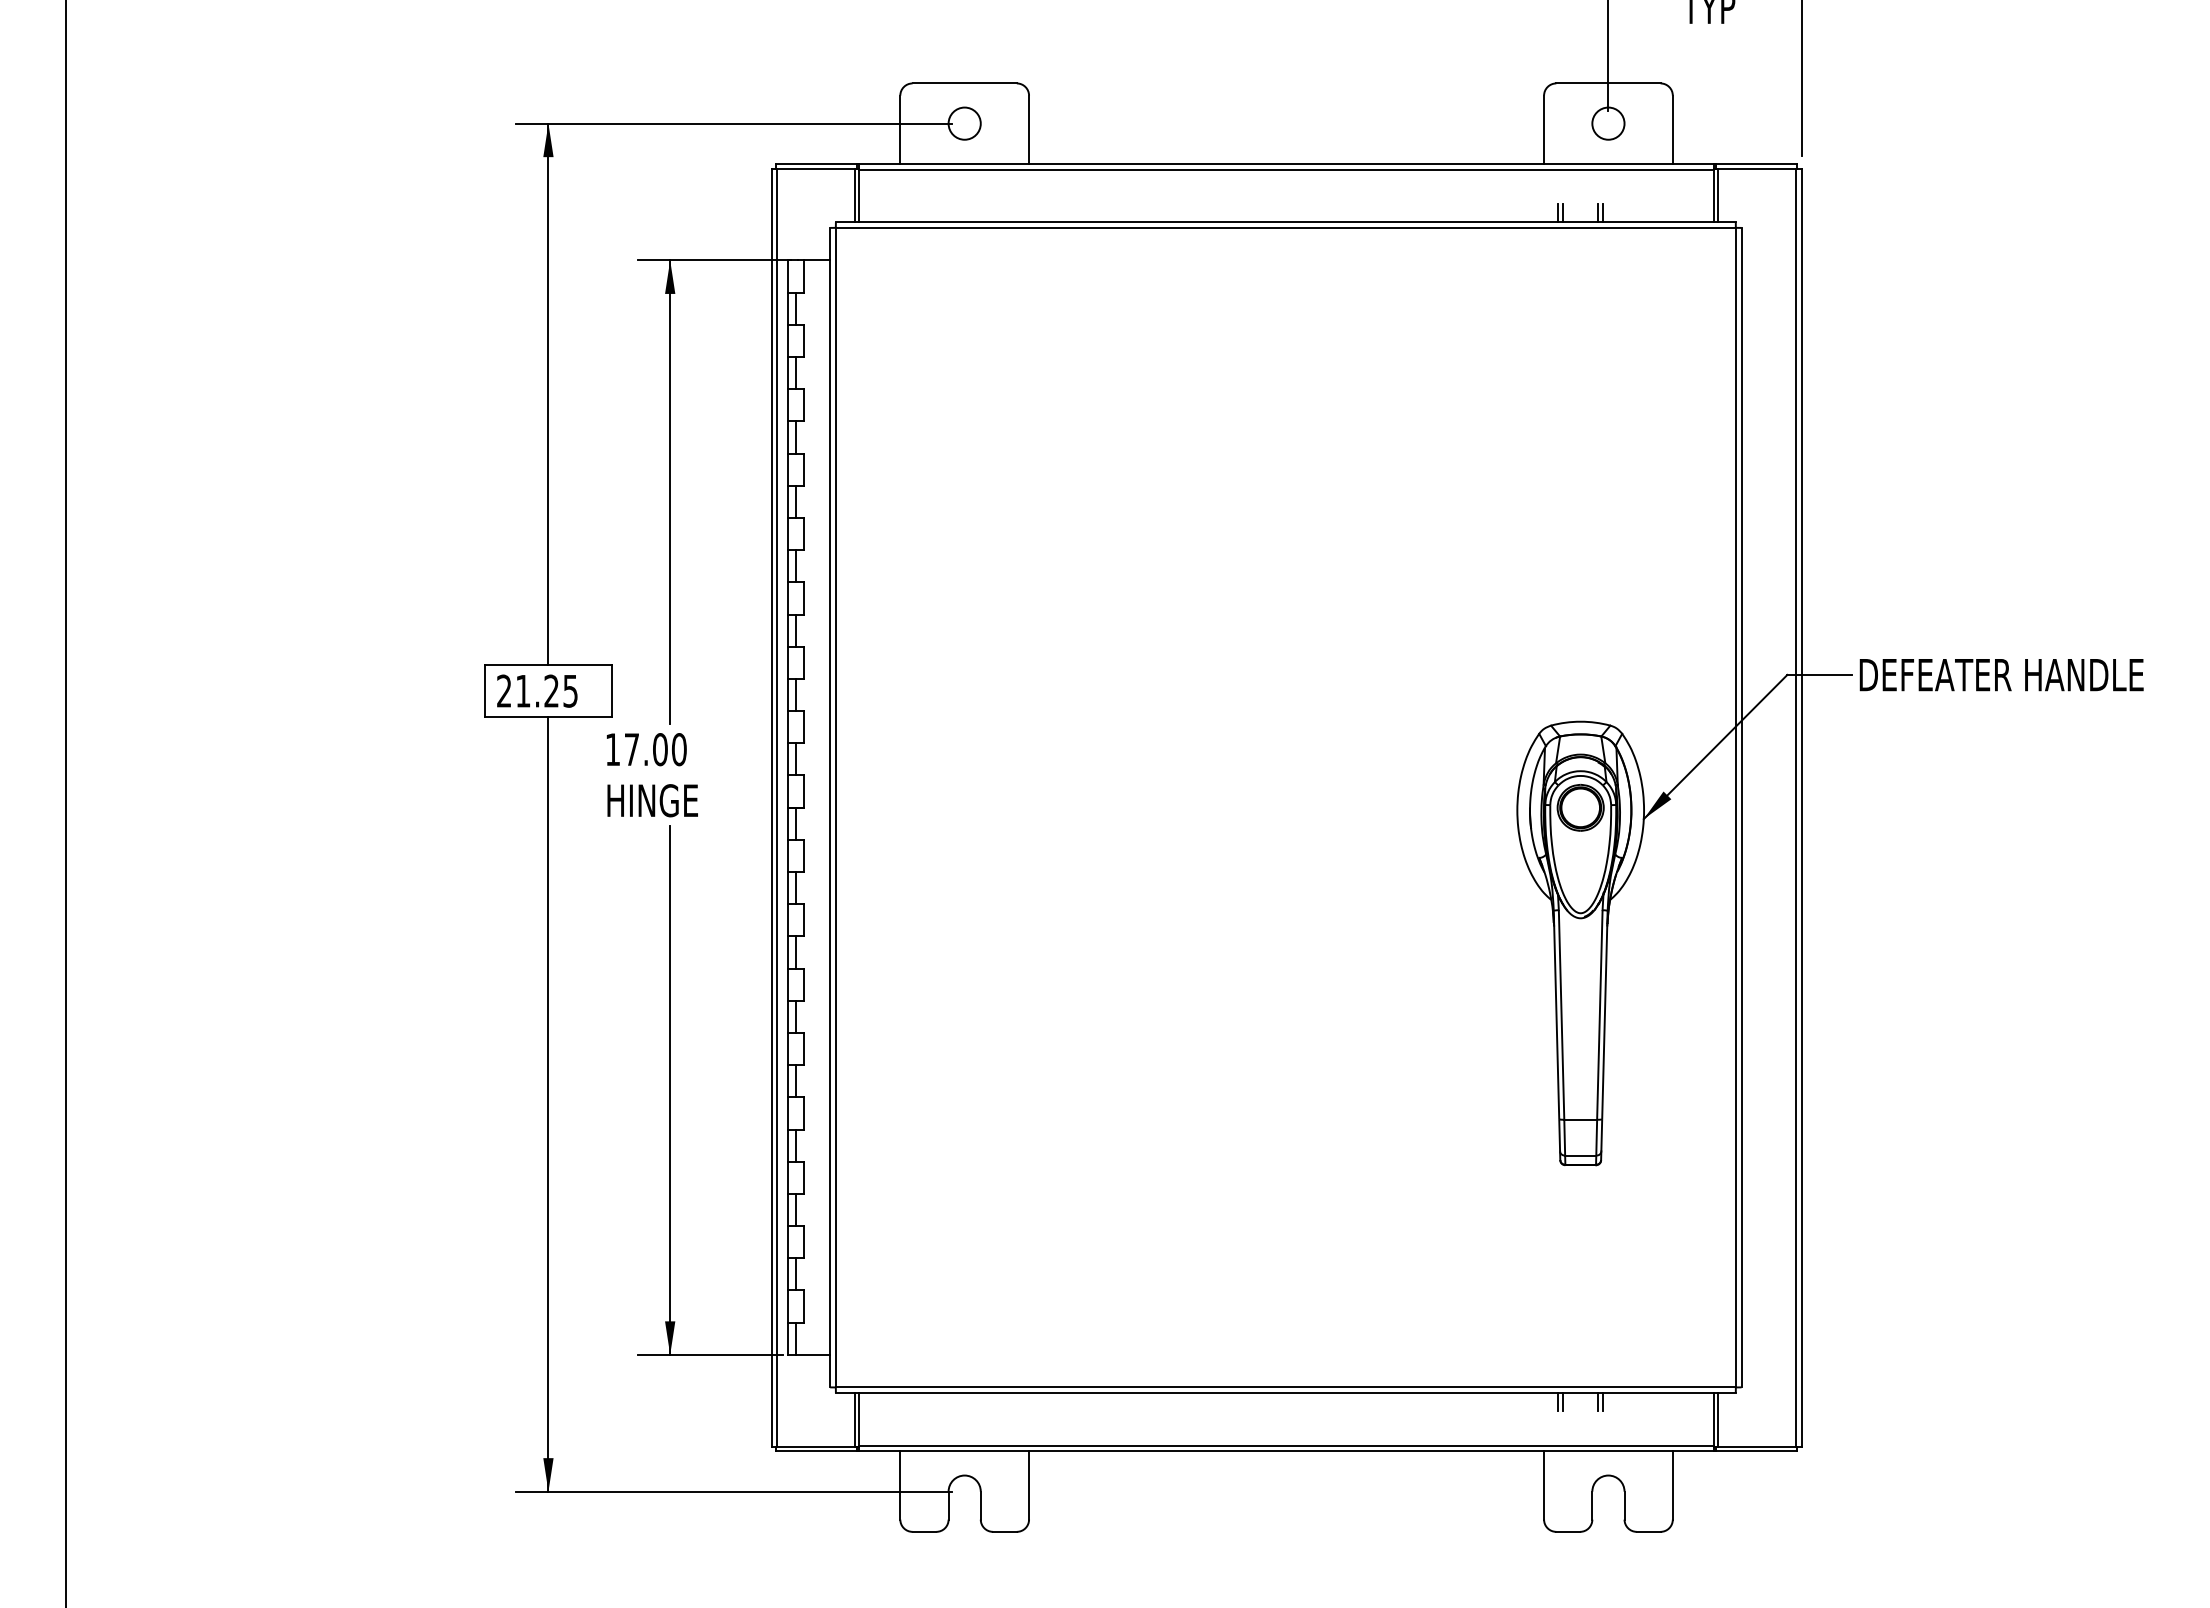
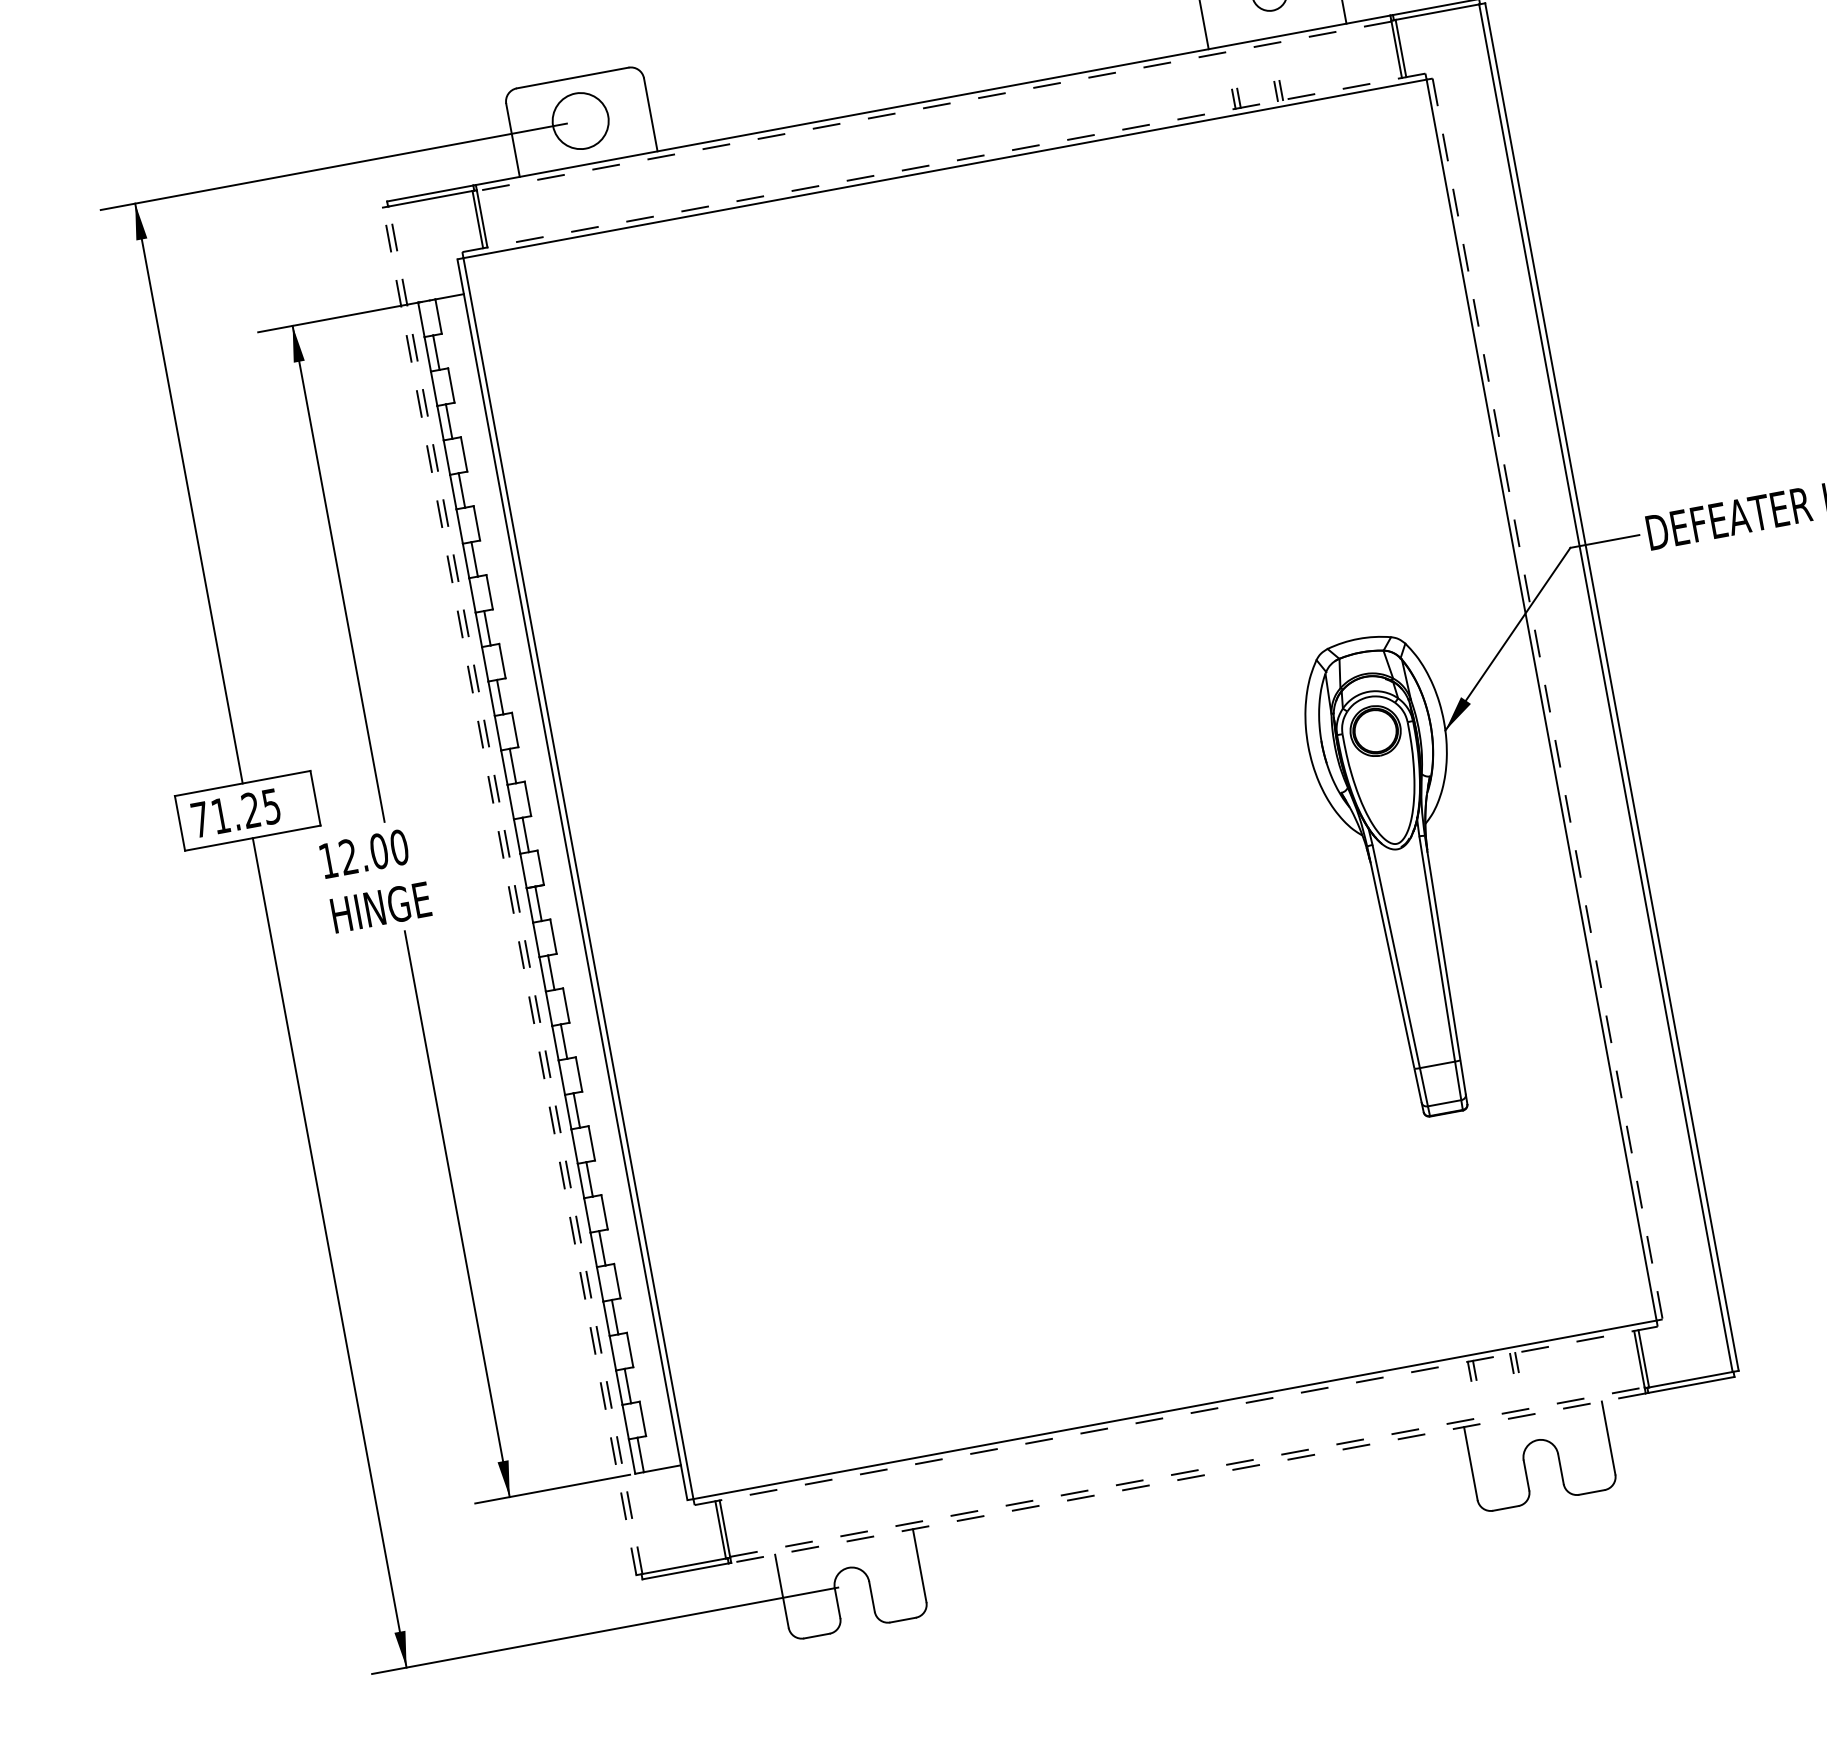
circle: (964, 123) -> (580, 120), size x1.6
line: (1286, 169) -> (934, 106), solid -> dashed
line: (1285, 222) -> (943, 163), solid -> dashed
text: (504, 690) -> (200, 818), 21.25 -> 71.25
text: (631, 749) -> (348, 856), 17.00 -> 12.00
line: (771, 807) -> (509, 891), solid -> dashed
line: (777, 807) -> (515, 890), solid -> dashed
line: (1741, 807) -> (1547, 698), solid -> dashed
line: (1285, 1393) -> (1175, 1416), solid -> dashed
line: (1287, 1445) -> (1188, 1471), solid -> dashed
line: (1286, 1451) -> (1188, 1478), solid -> dashed

